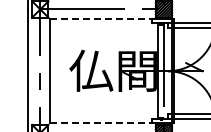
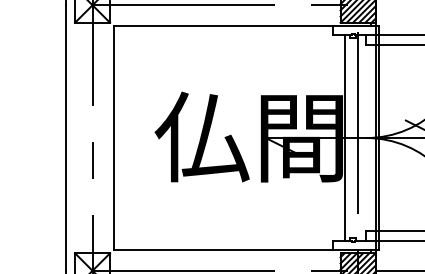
line: (101, 19) -> (223, 26), dashed -> solid
line: (101, 123) -> (223, 250), dashed -> solid

